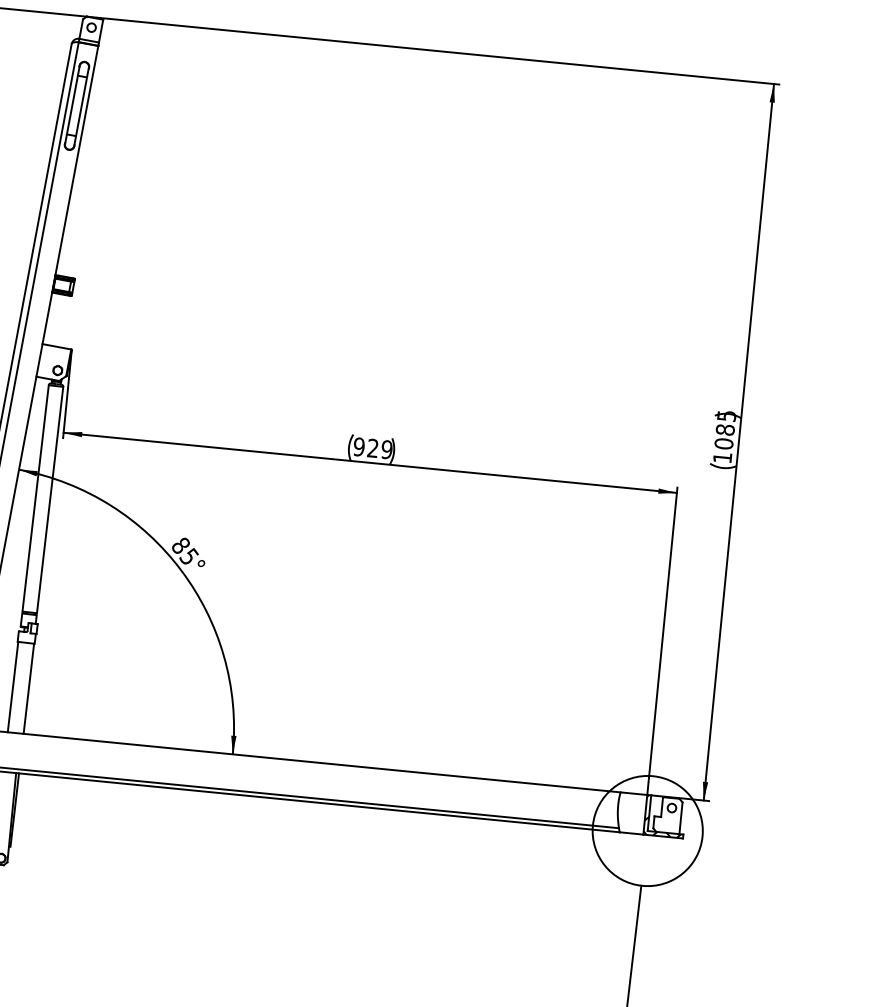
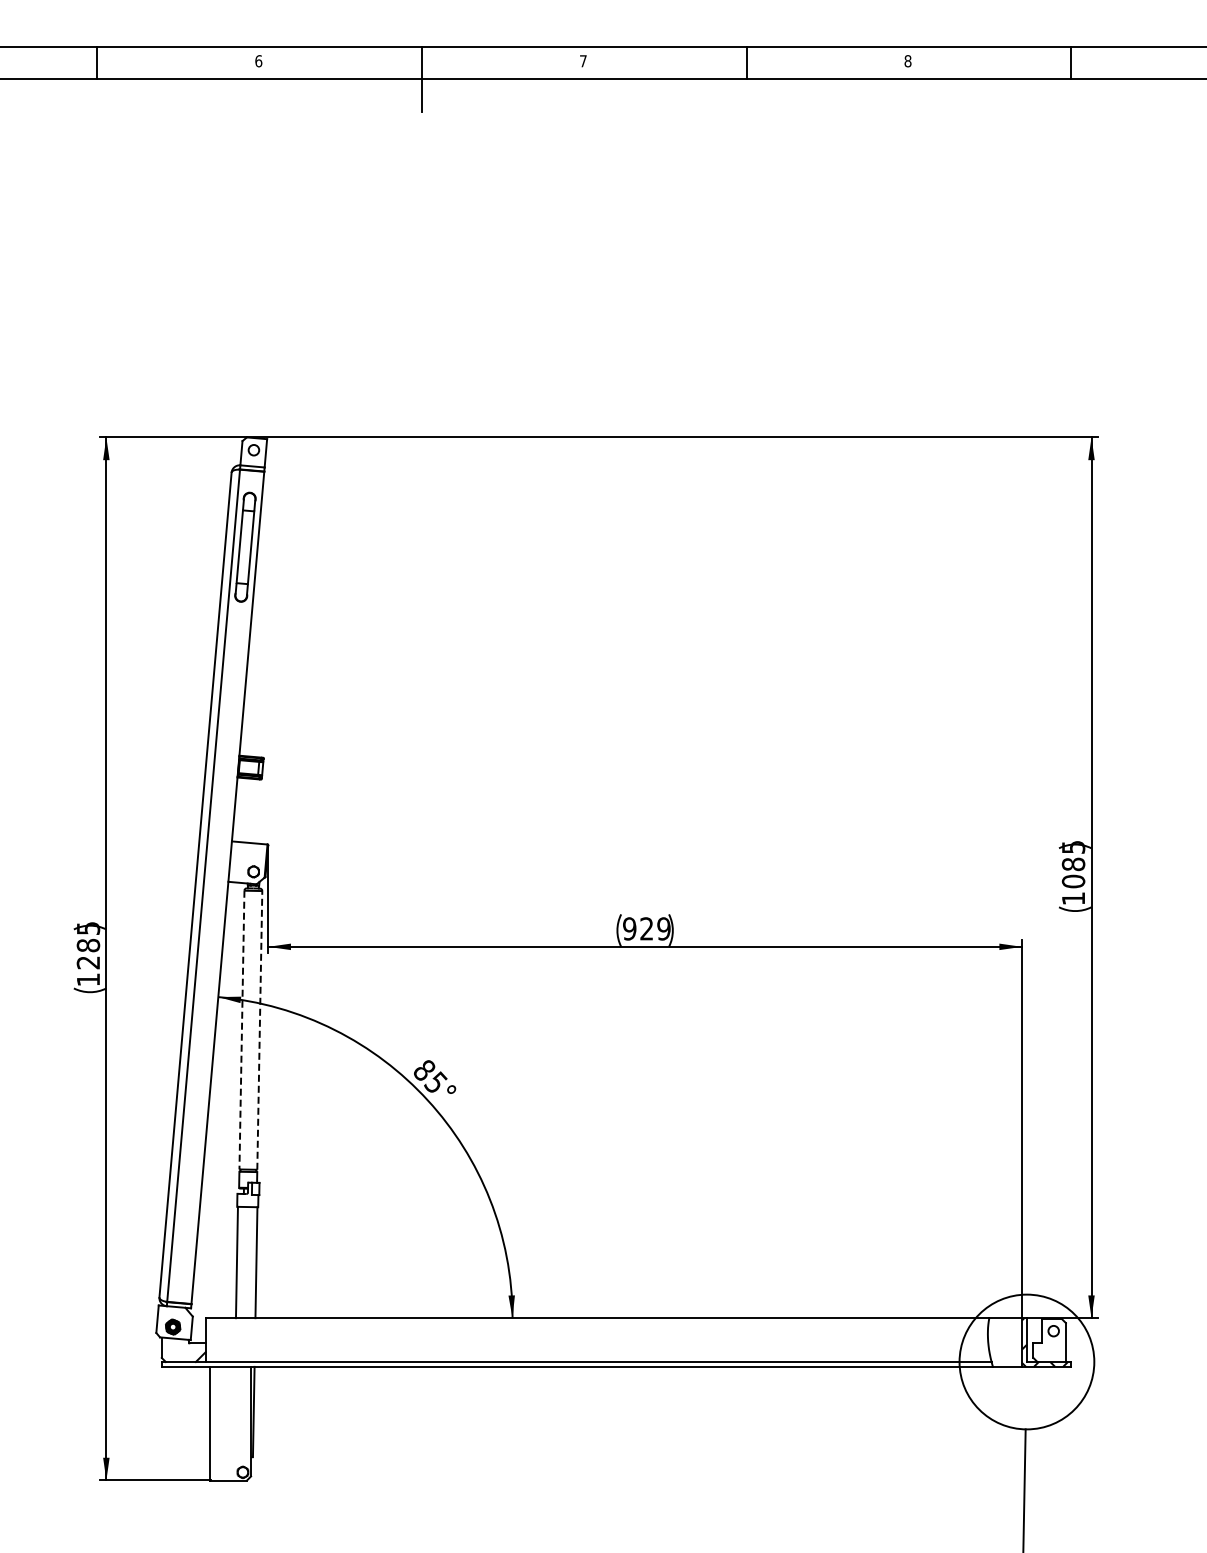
line: (35, 498) -> (241, 1030), solid -> dashed
line: (49, 499) -> (259, 1029), solid -> dashed

